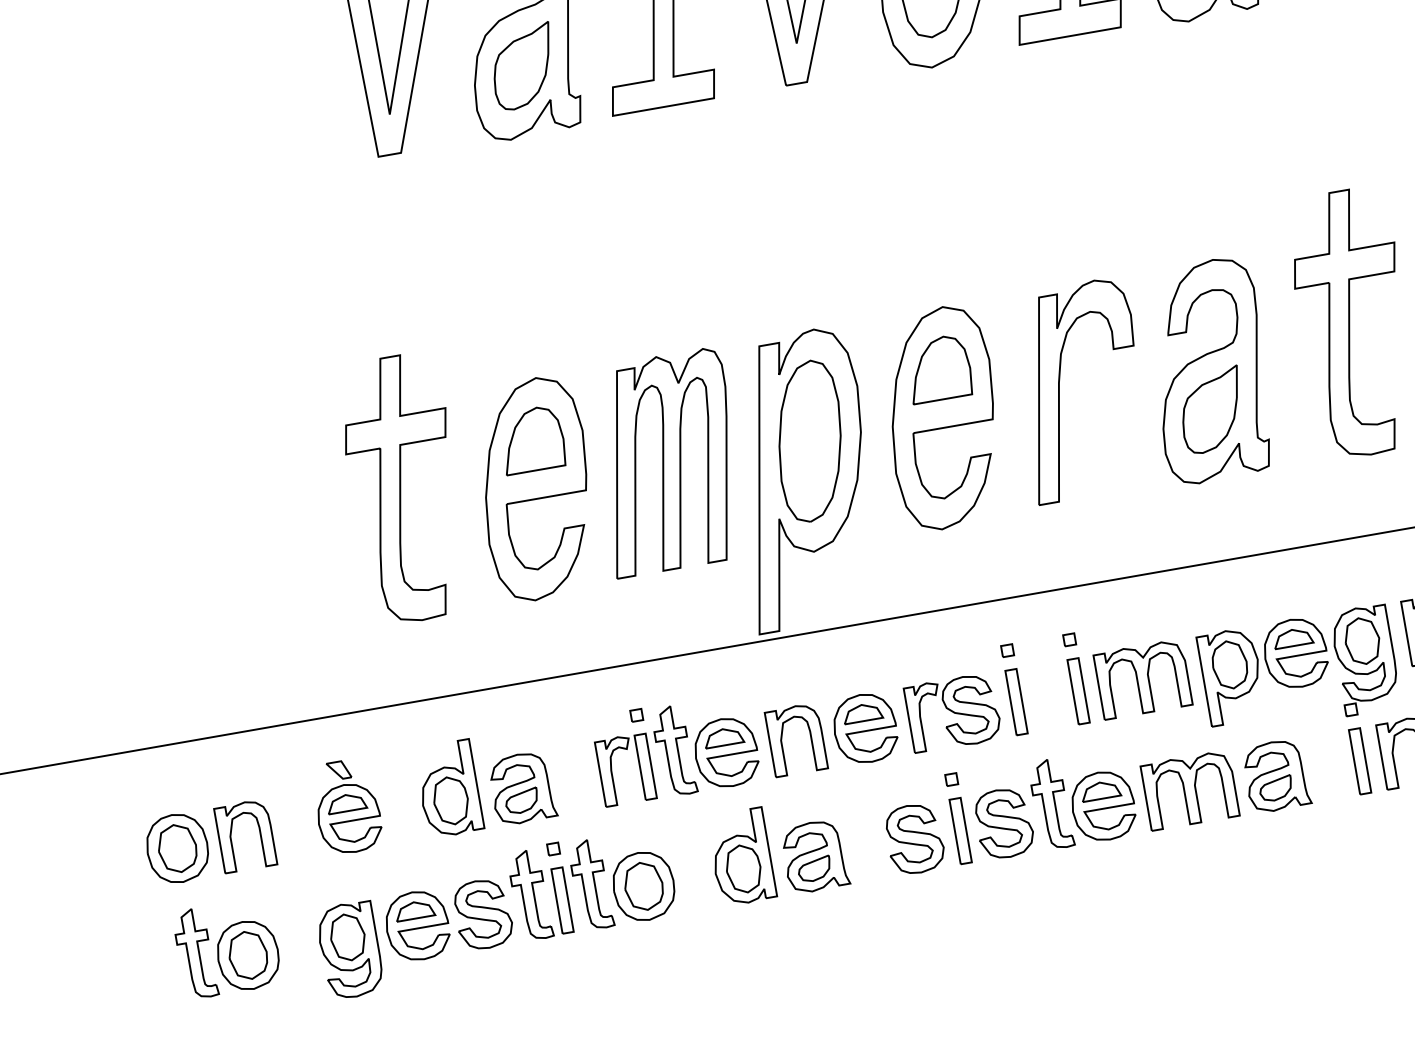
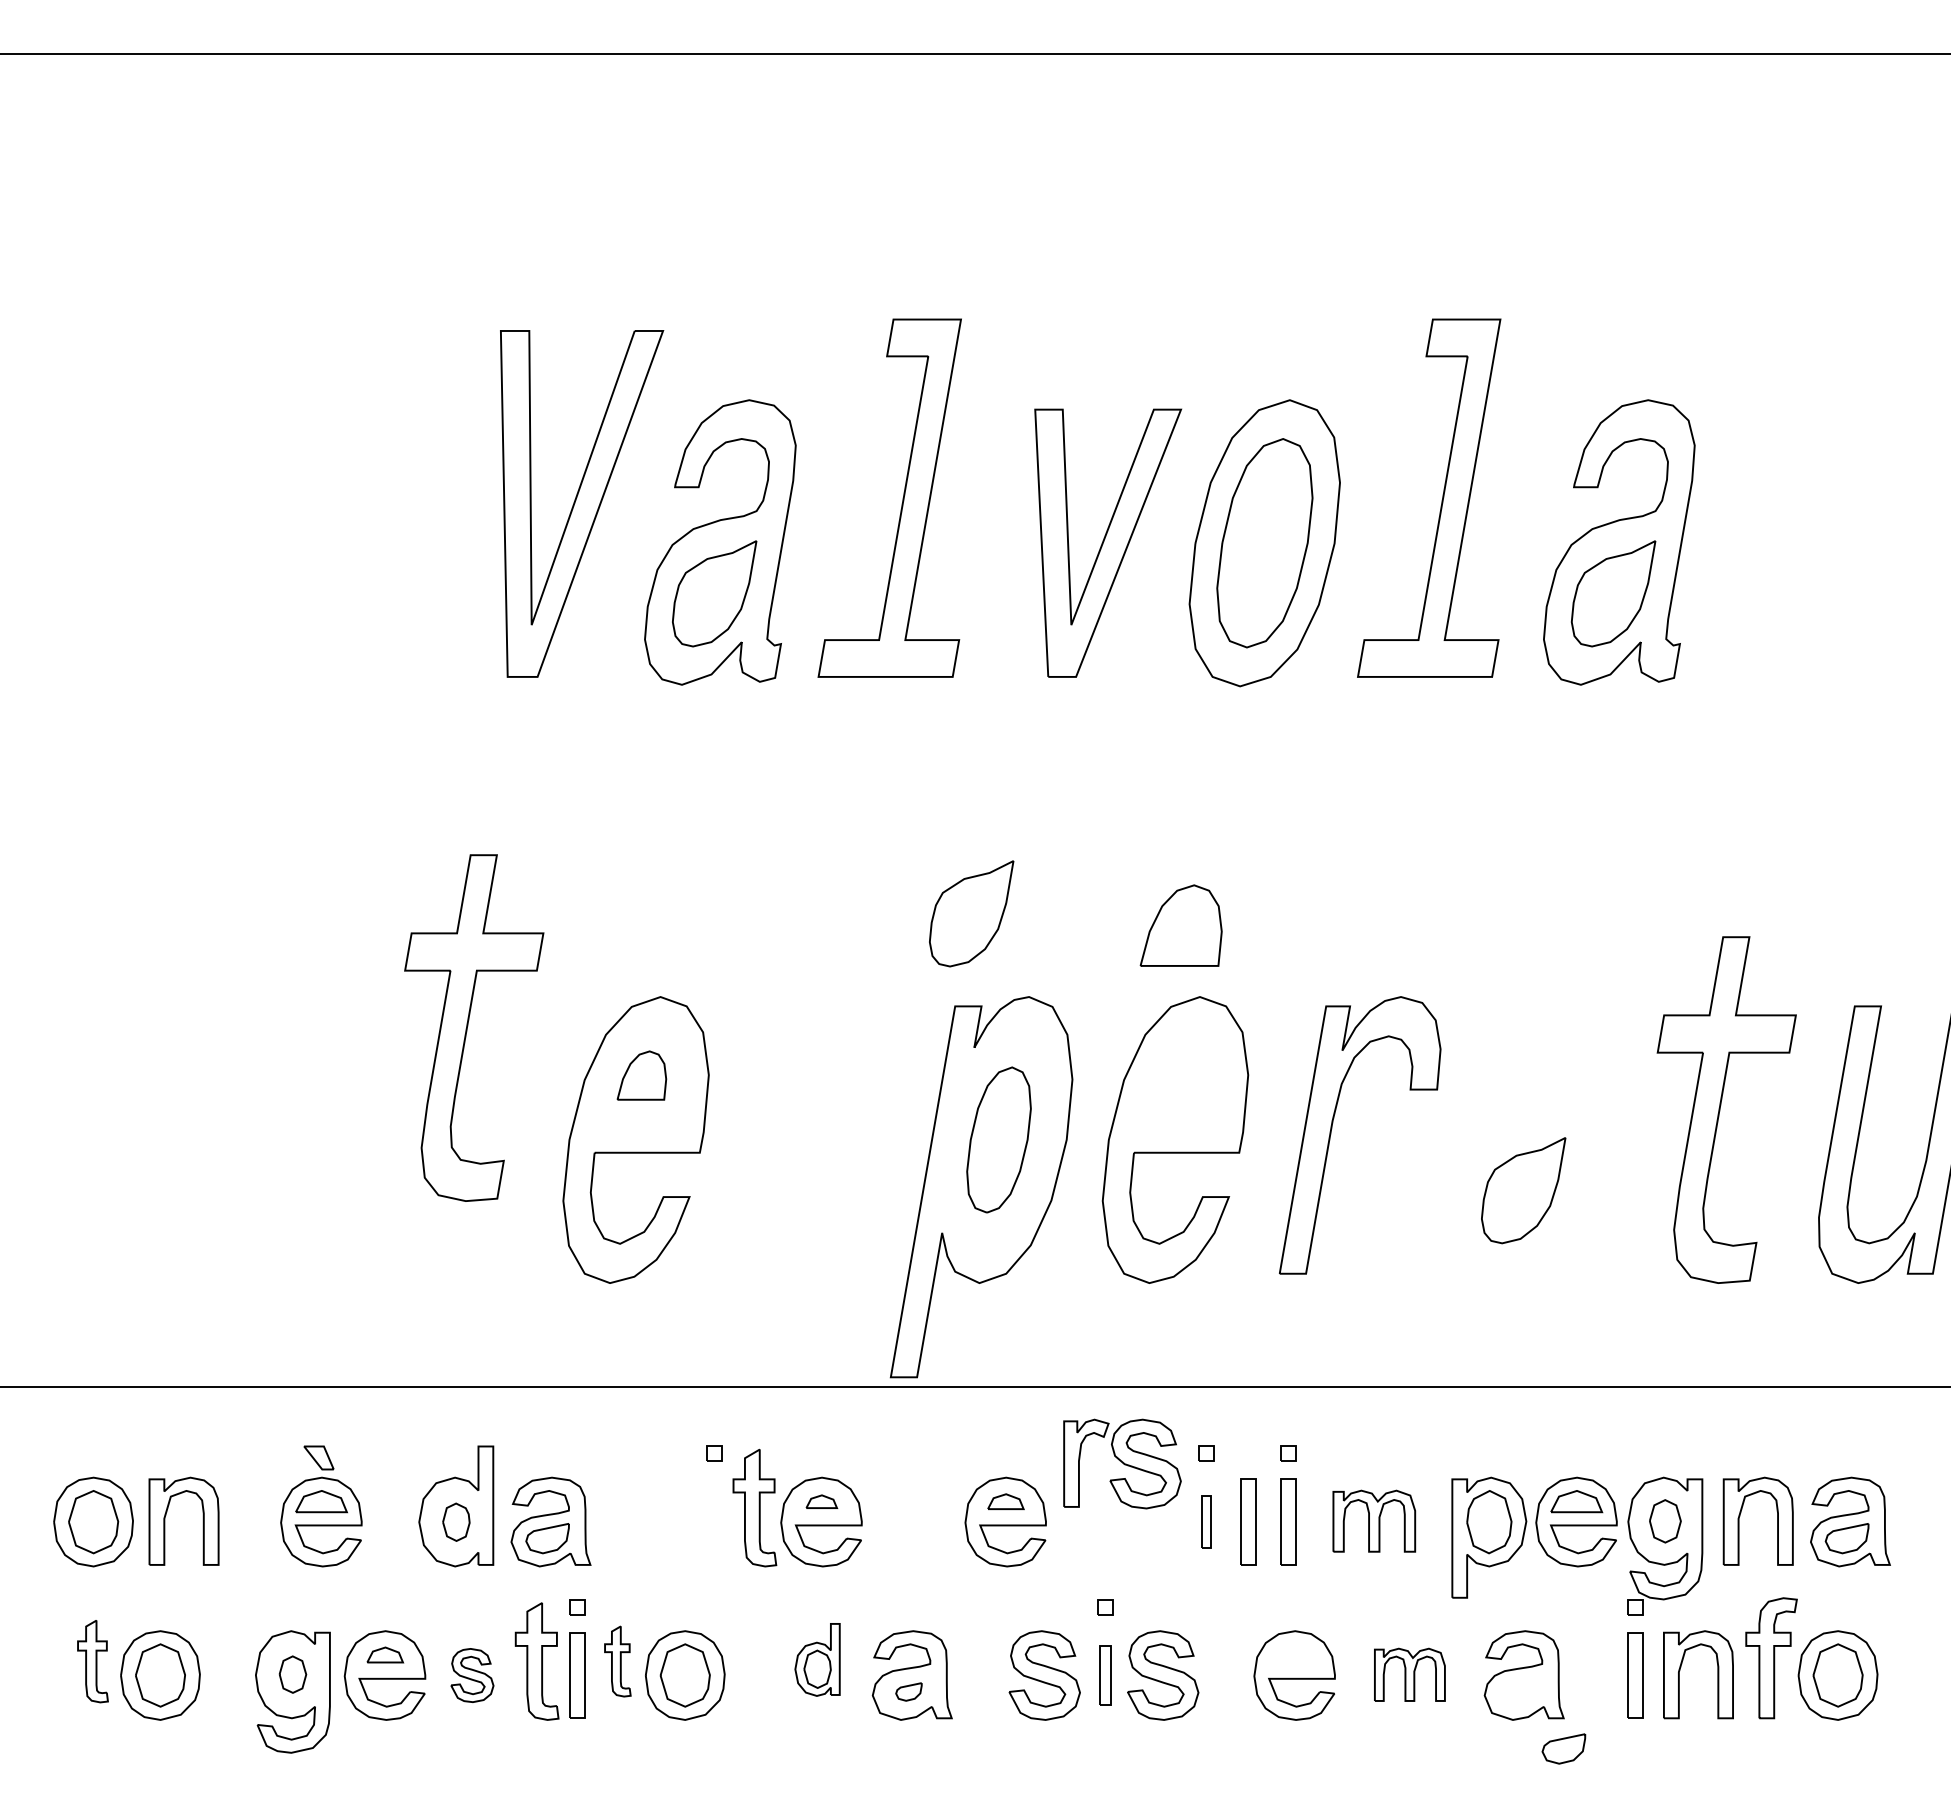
part: (759, 274) -> (971, 913), added
part: (938, 368) -> (1180, 925), moved
part: (1209, 371) -> (1529, 1139), removed
part: (531, 439) -> (641, 1075), size x0.6
part: (809, 441) -> (998, 1139), size x0.7
part: (667, 462) -> (811, 1135), removed
part: (401, 488) -> (468, 1026), moved
part: (1362, 641) -> (1665, 1521), size x0.7
part: (1143, 678) -> (1374, 1520), size x0.7
part: (1048, 696) -> (1248, 1521), added
part: (1016, 701) -> (1206, 1521), size x0.6
part: (953, 712) -> (1122, 1463), moved
part: (862, 713) -> (1005, 1501), size x0.7
part: (782, 736) -> (897, 1513), removed
part: (723, 737) -> (821, 1501), size x0.6
part: (612, 771) -> (670, 1520), removed
part: (1275, 788) -> (1563, 1748), moved
part: (1100, 790) -> (1294, 1654), removed
part: (1189, 790) -> (1409, 1674), size x0.6
part: (451, 801) -> (456, 1522), size x0.6
part: (1050, 804) -> (1227, 1661), removed
part: (960, 831) -> (1105, 1675), size x0.7
part: (741, 856) -> (817, 1659), size x0.6
part: (814, 869) -> (908, 1691), size x0.6
part: (590, 884) -> (617, 1661), size x0.6
part: (415, 909) -> (385, 1654), size x0.7
part: (483, 914) -> (472, 1675), size x0.6
part: (347, 937) -> (292, 1674), size x0.6
part: (195, 953) -> (92, 1661), size x0.7

